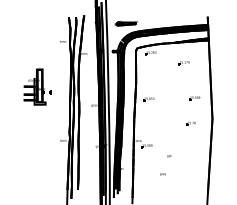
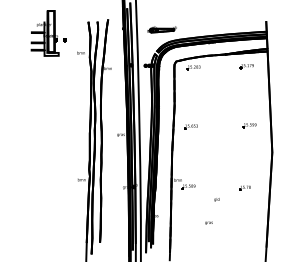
part: (183, 63) -> (246, 66), moved
part: (37, 87) -> (48, 33), moved
part: (190, 123) -> (244, 187), moved

